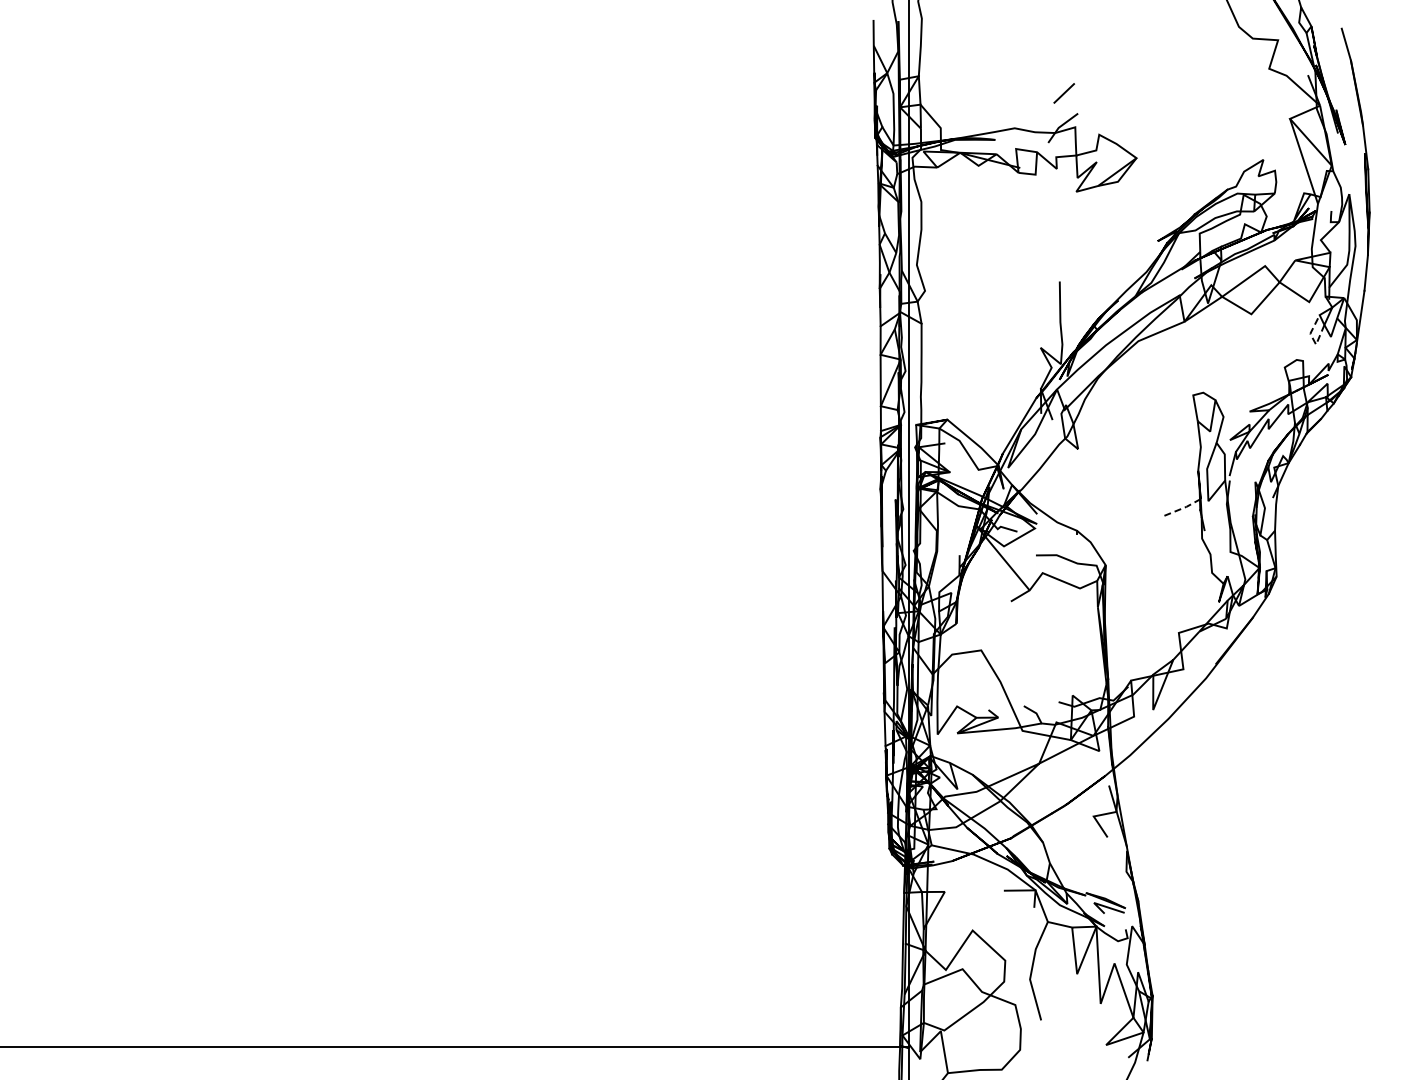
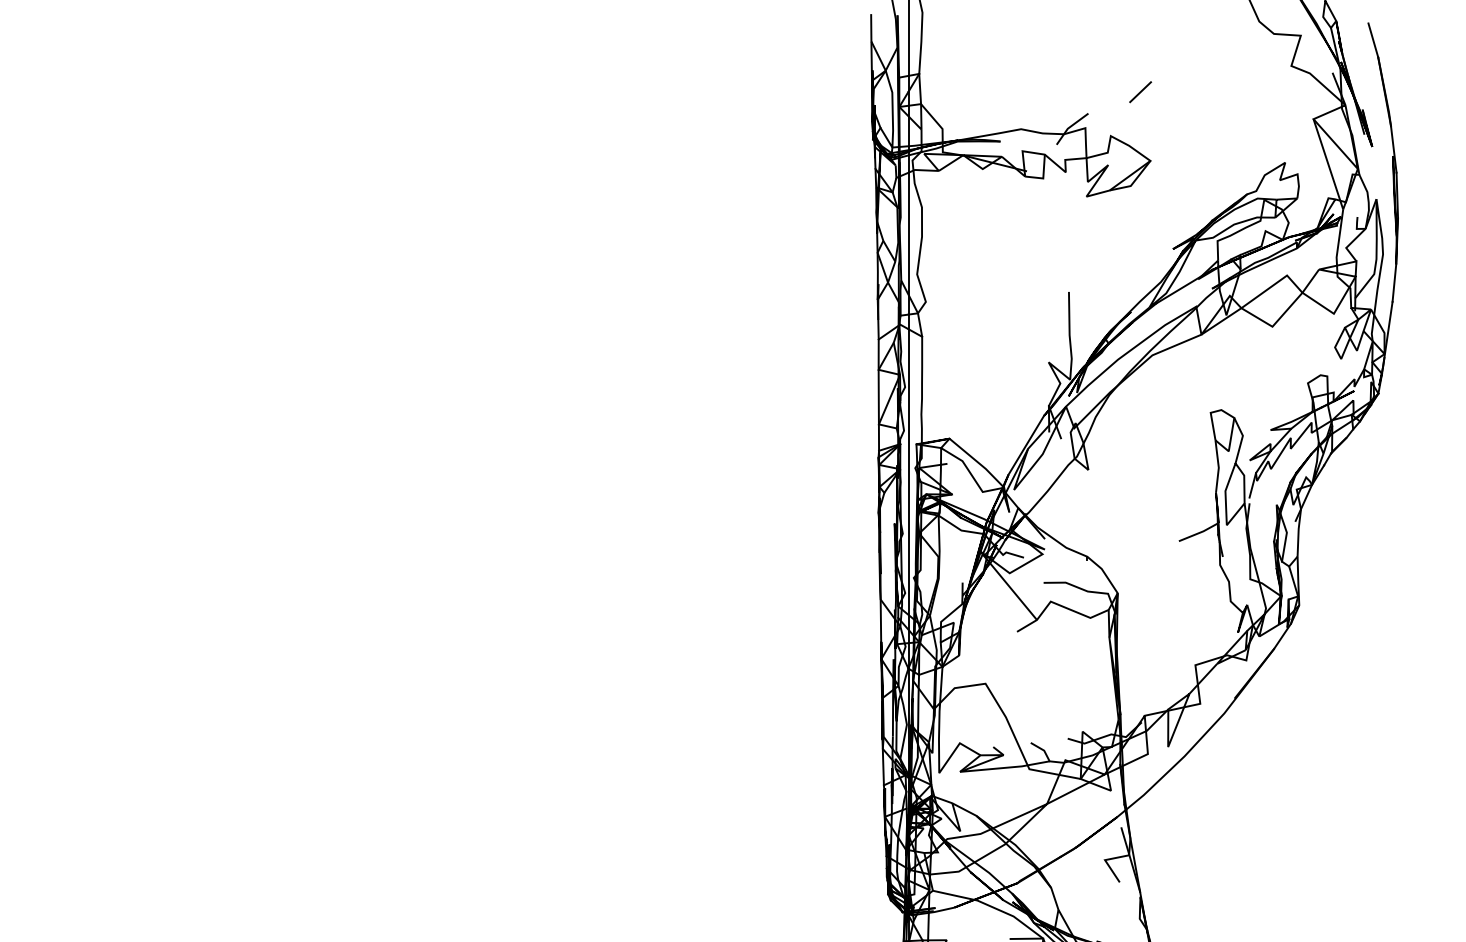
line: (1063, 93) -> (1139, 92), moved
line: (1313, 339) -> (1338, 353), dashed -> solid
line: (1182, 508) -> (1199, 533), dashed -> solid

